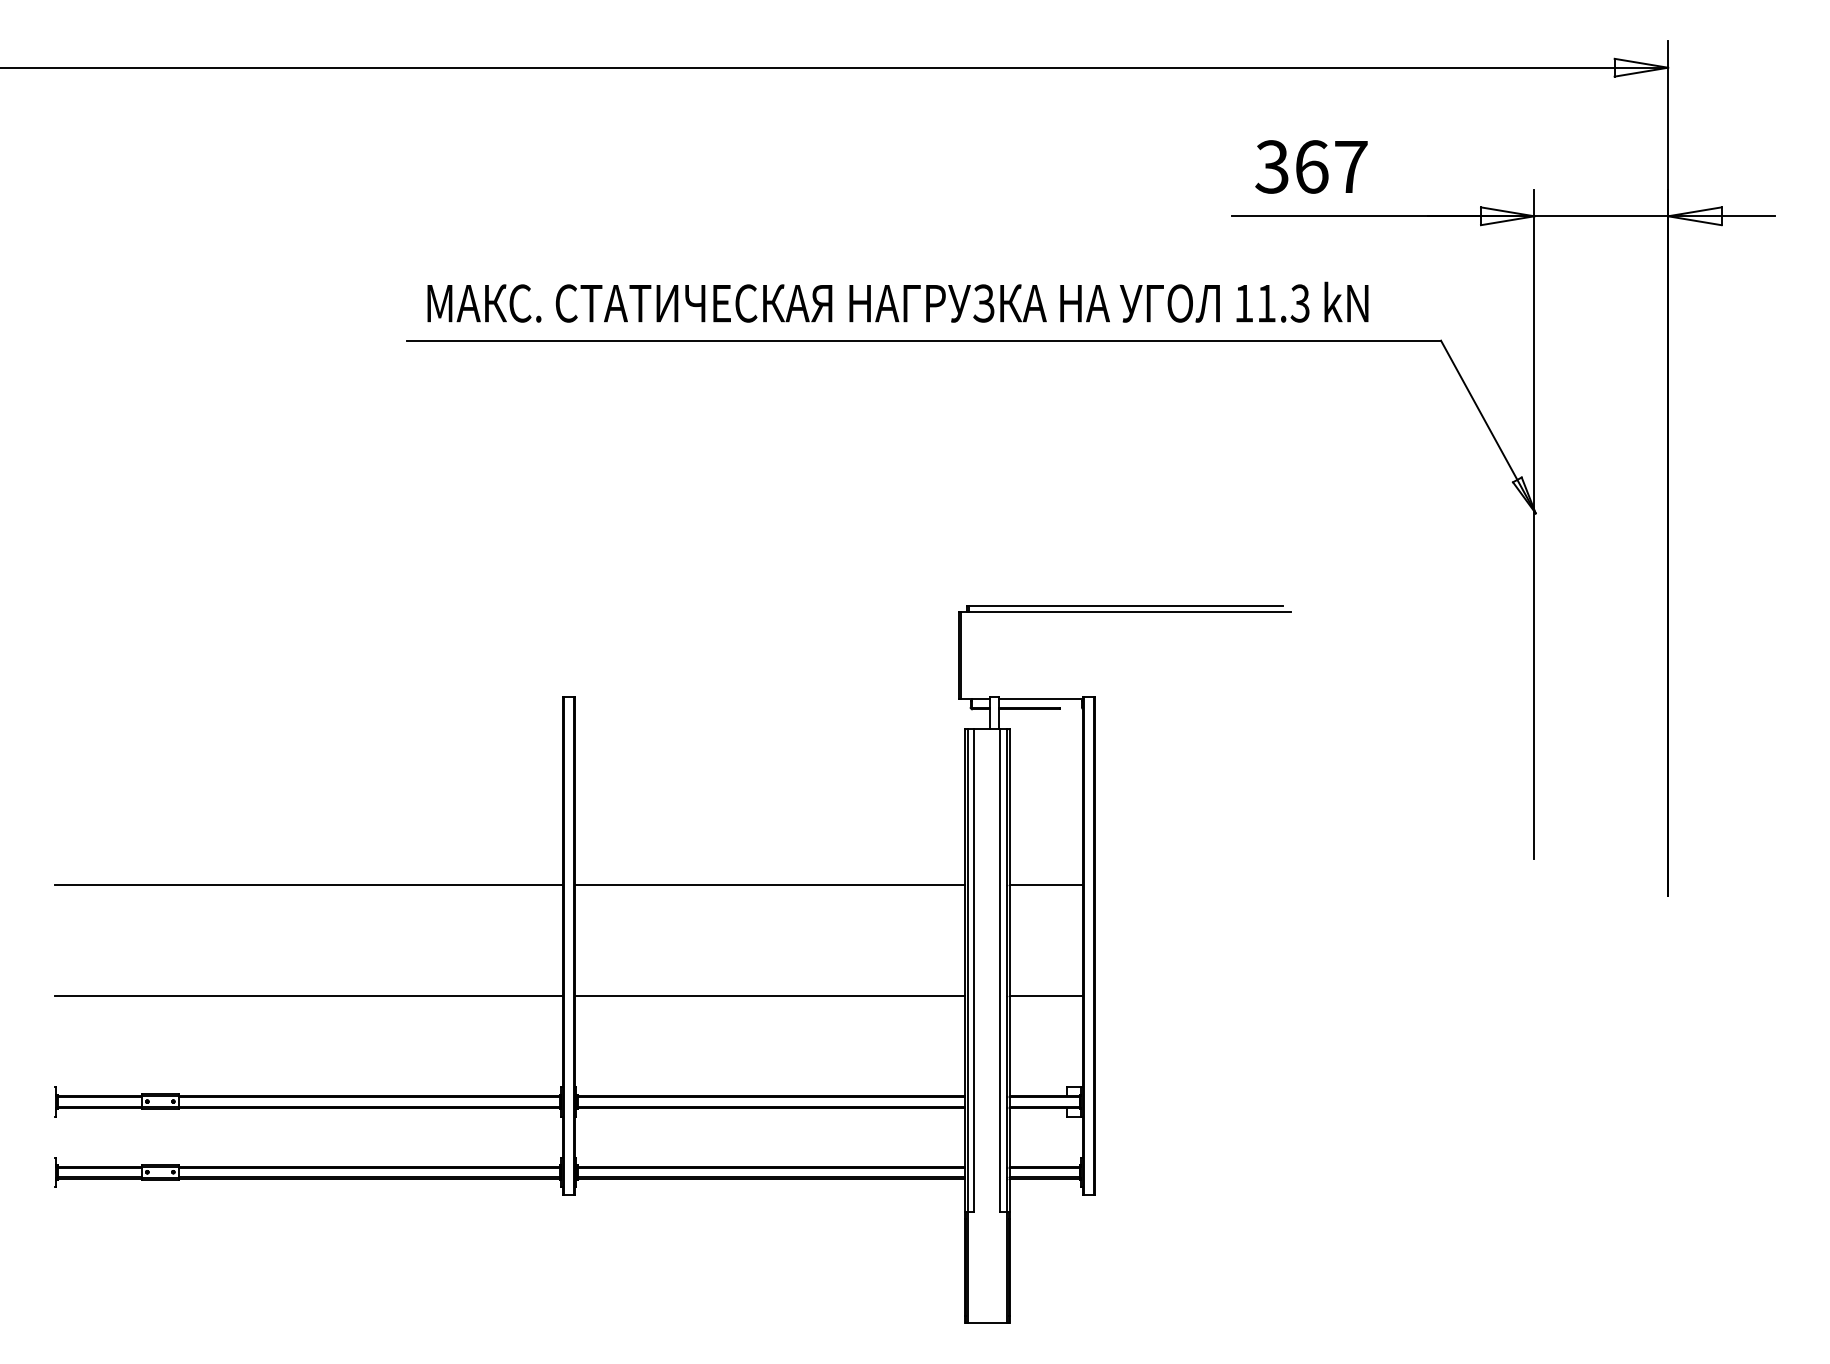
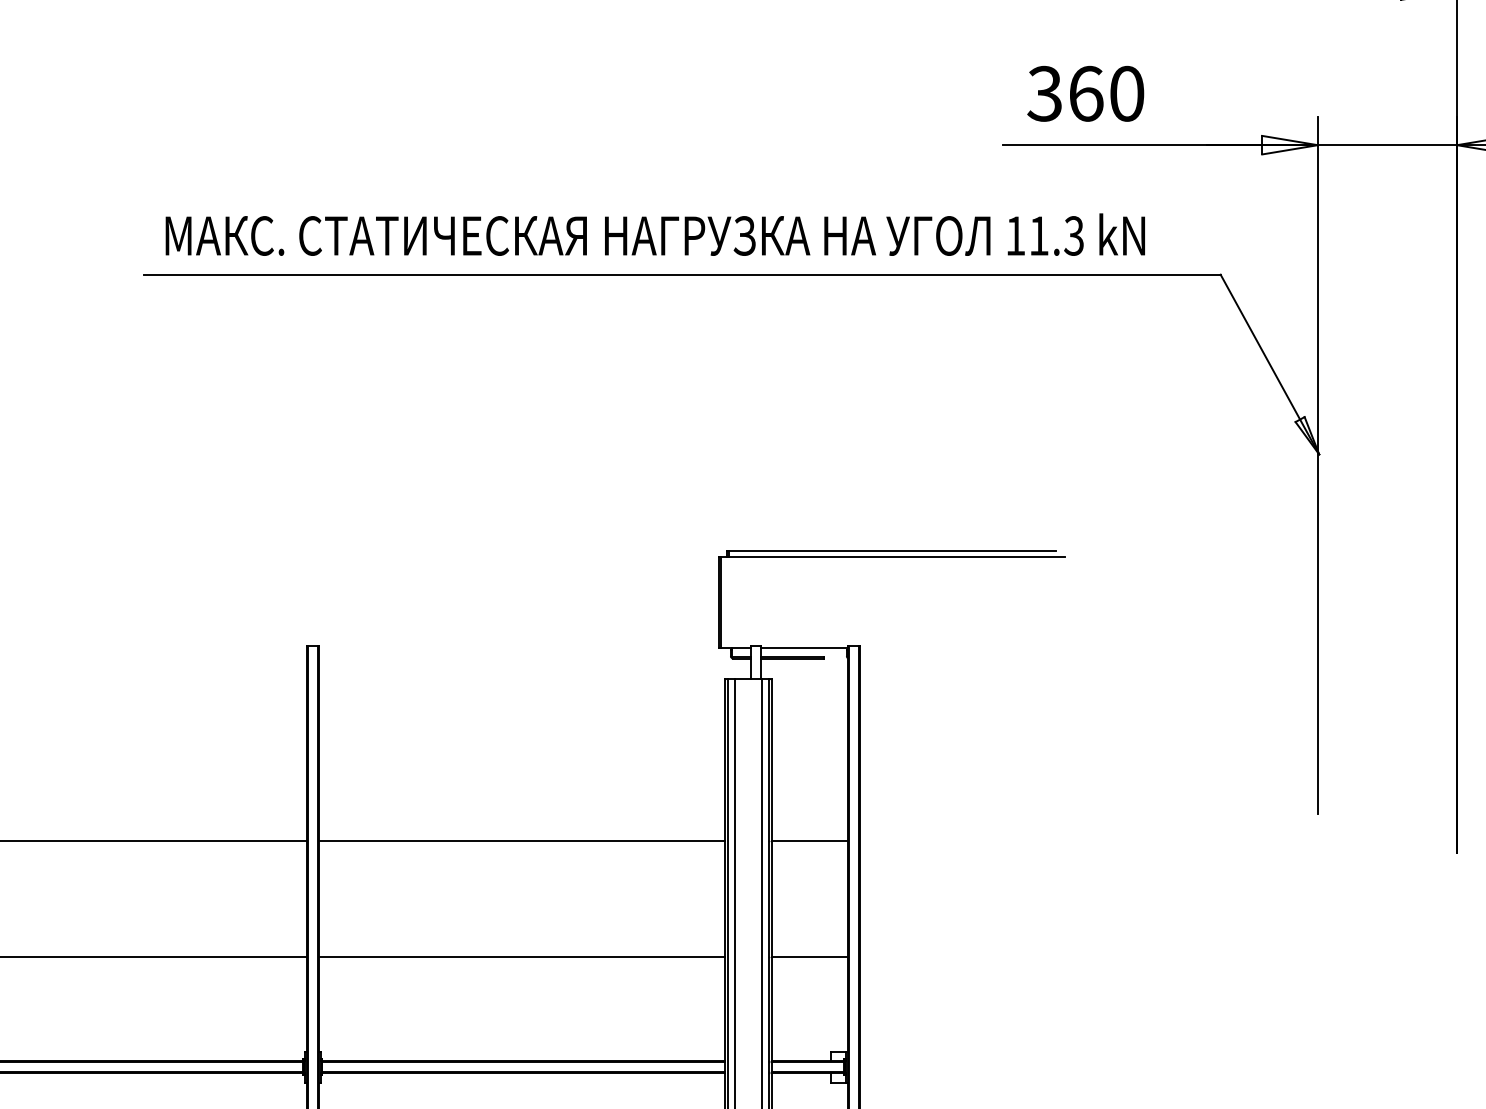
text: (1351, 166) -> (1127, 93), 367 -> 360

